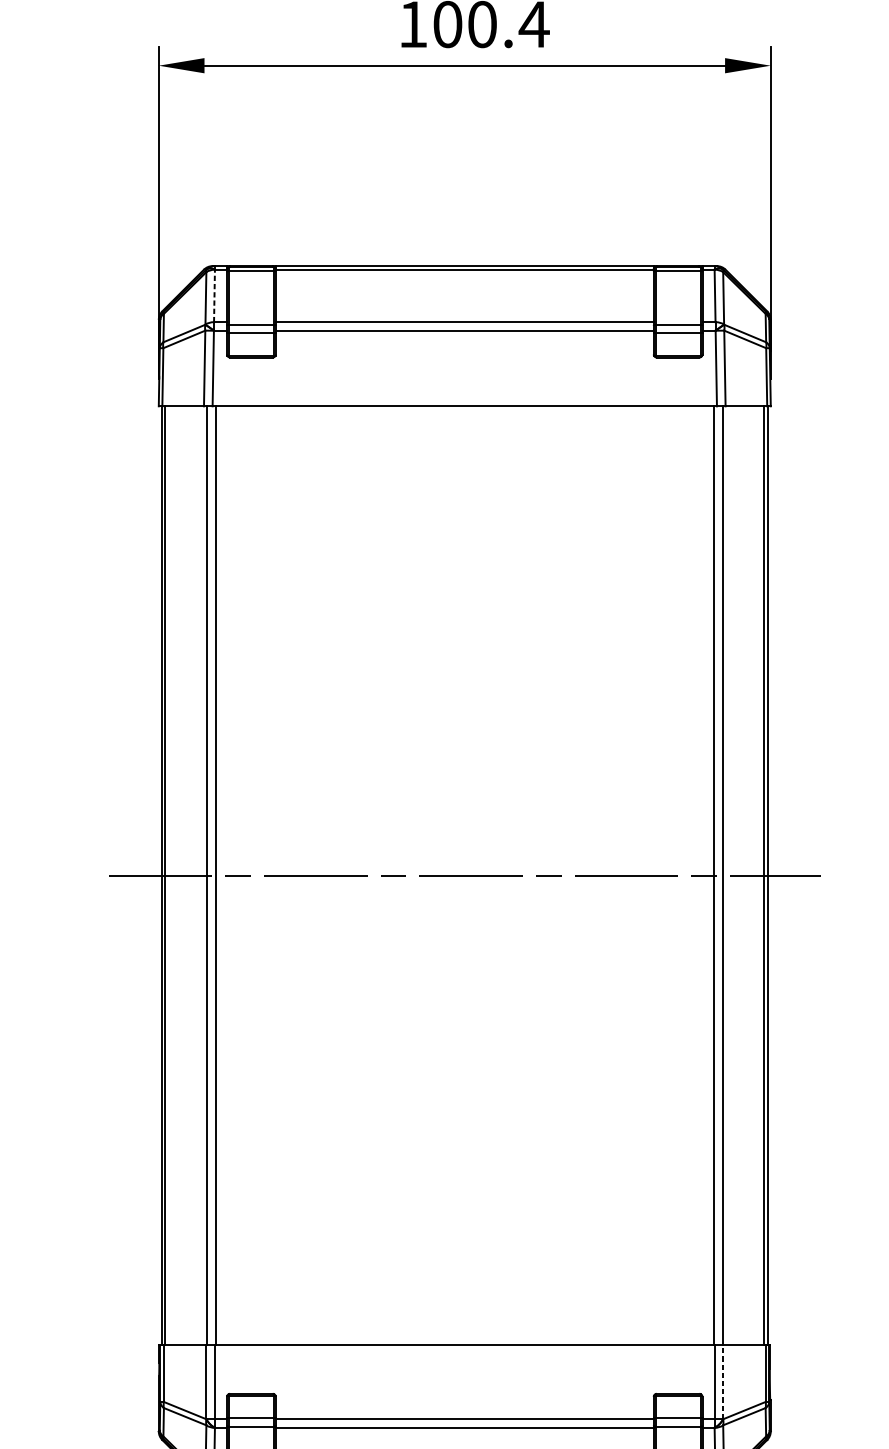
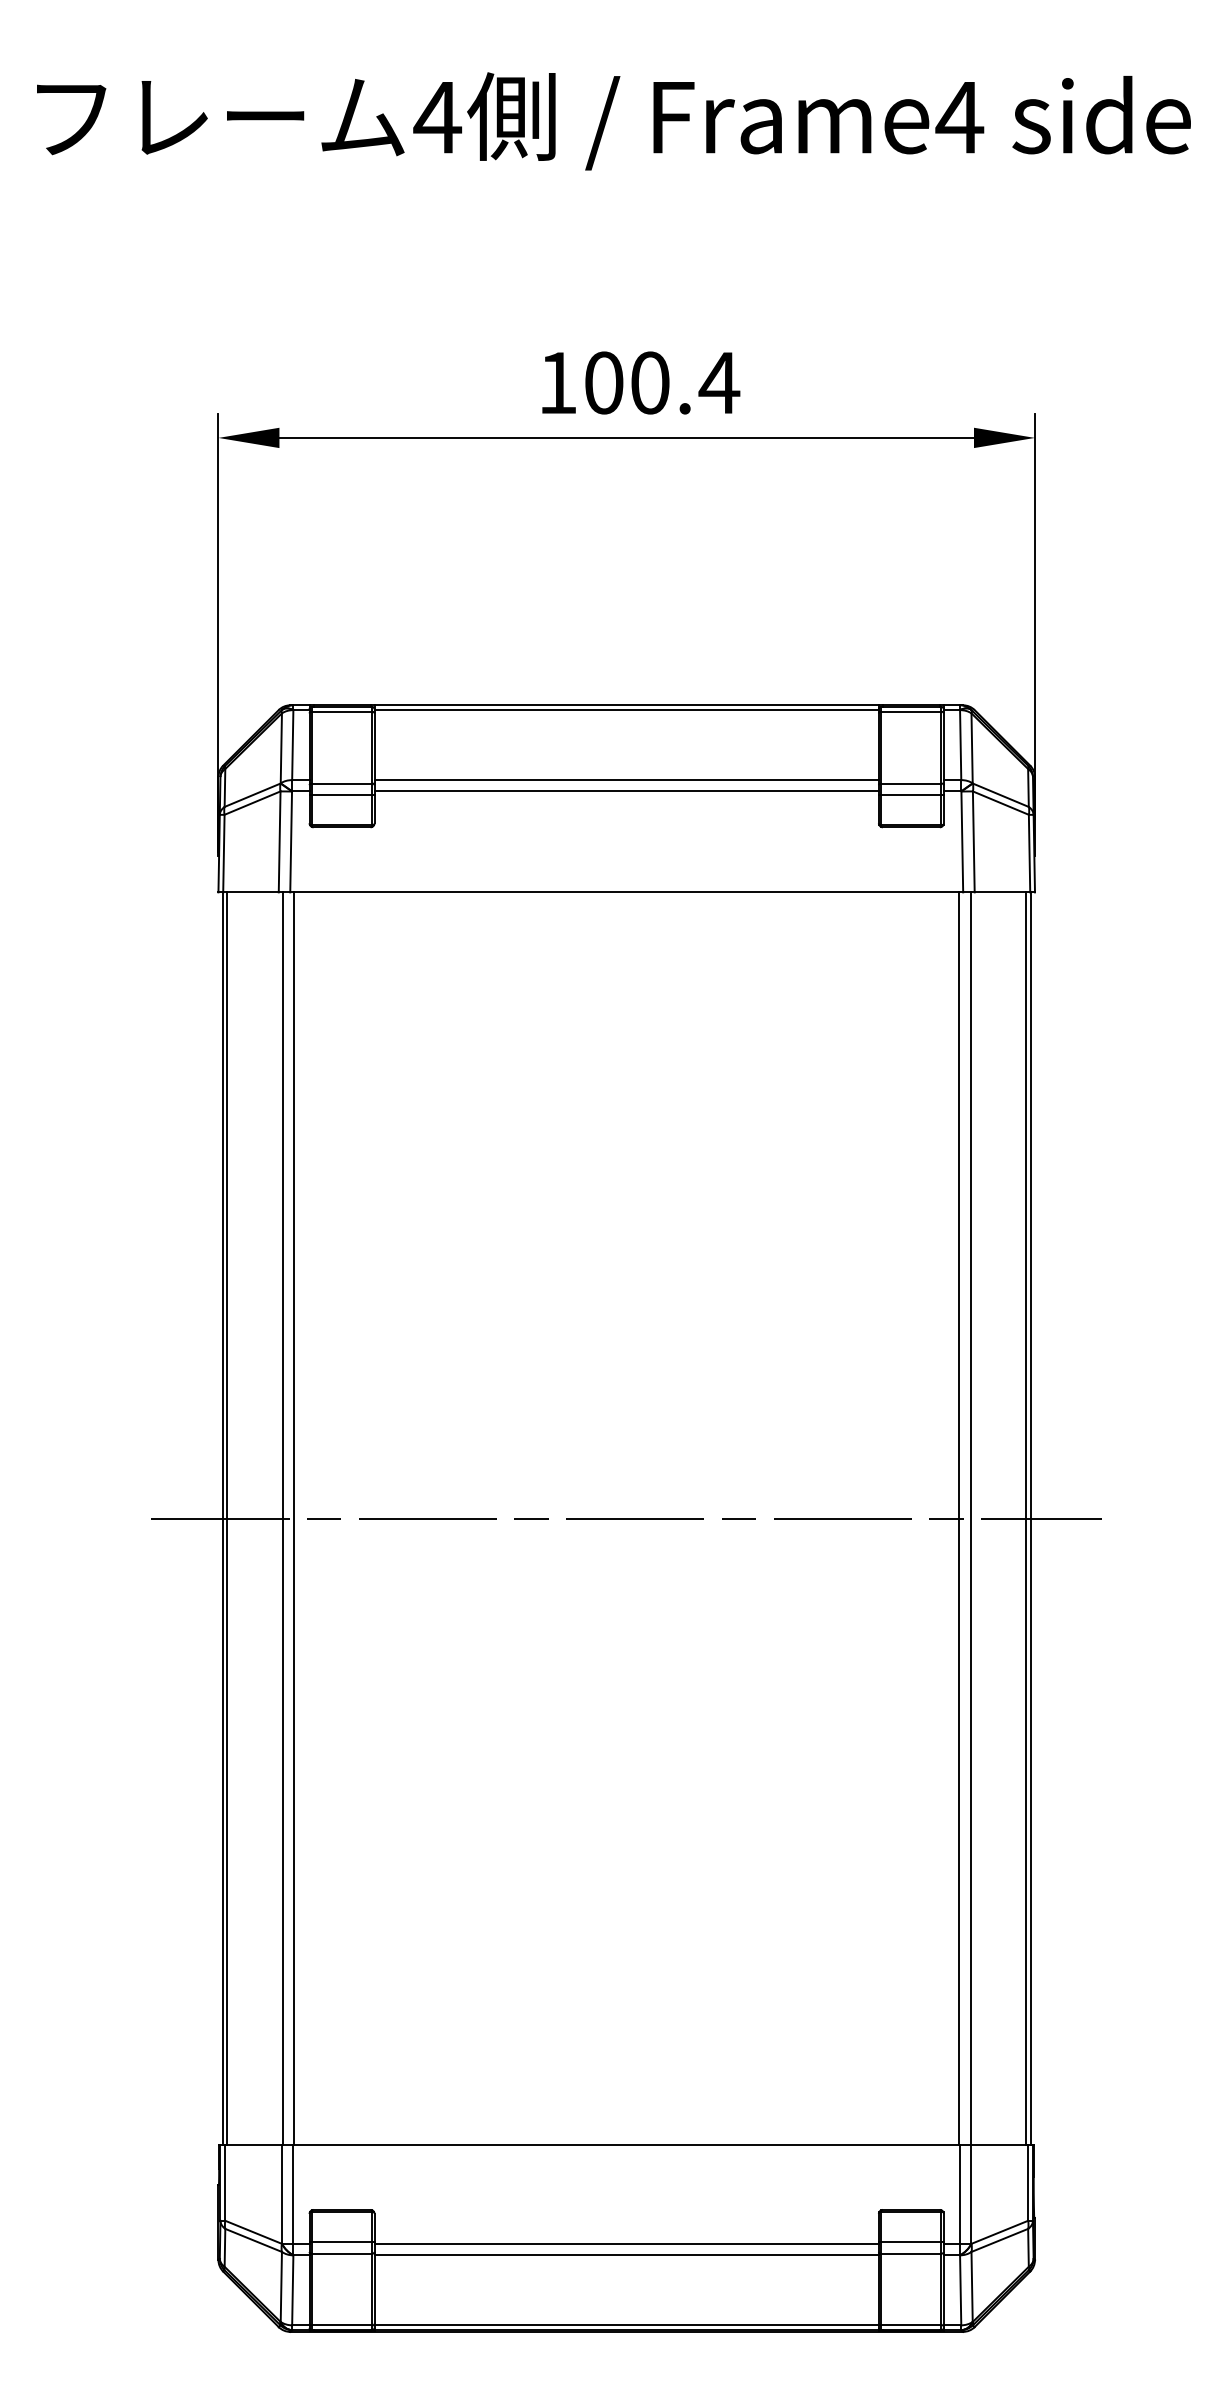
line: (214, 296) -> (292, 745), dashed -> solid
line: (723, 1381) -> (971, 2193), dashed -> solid

